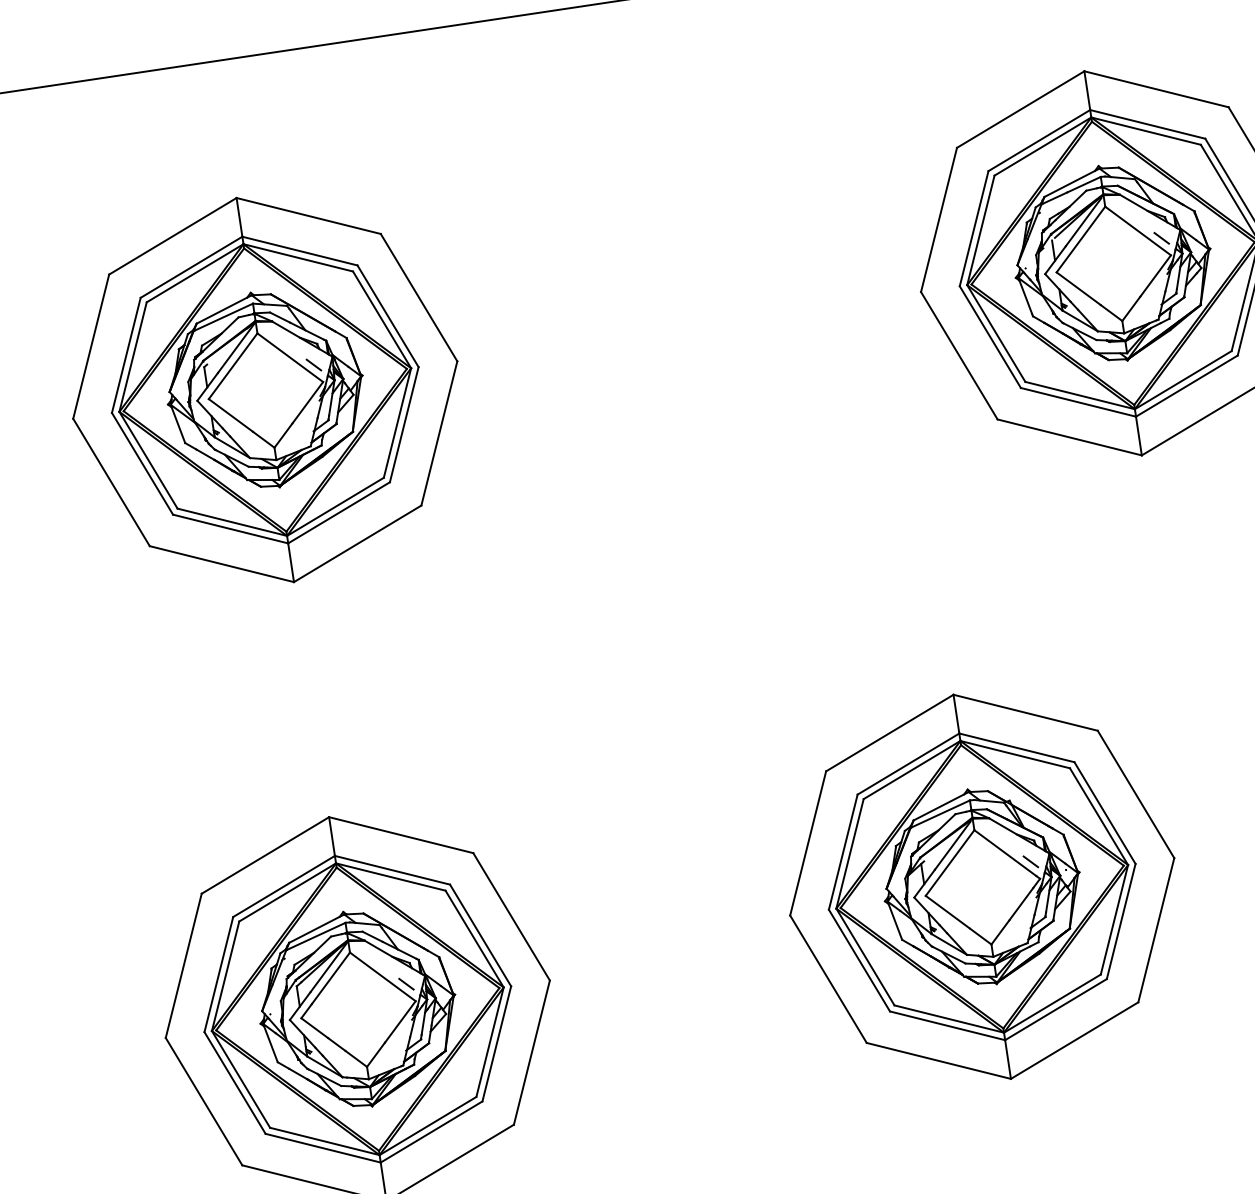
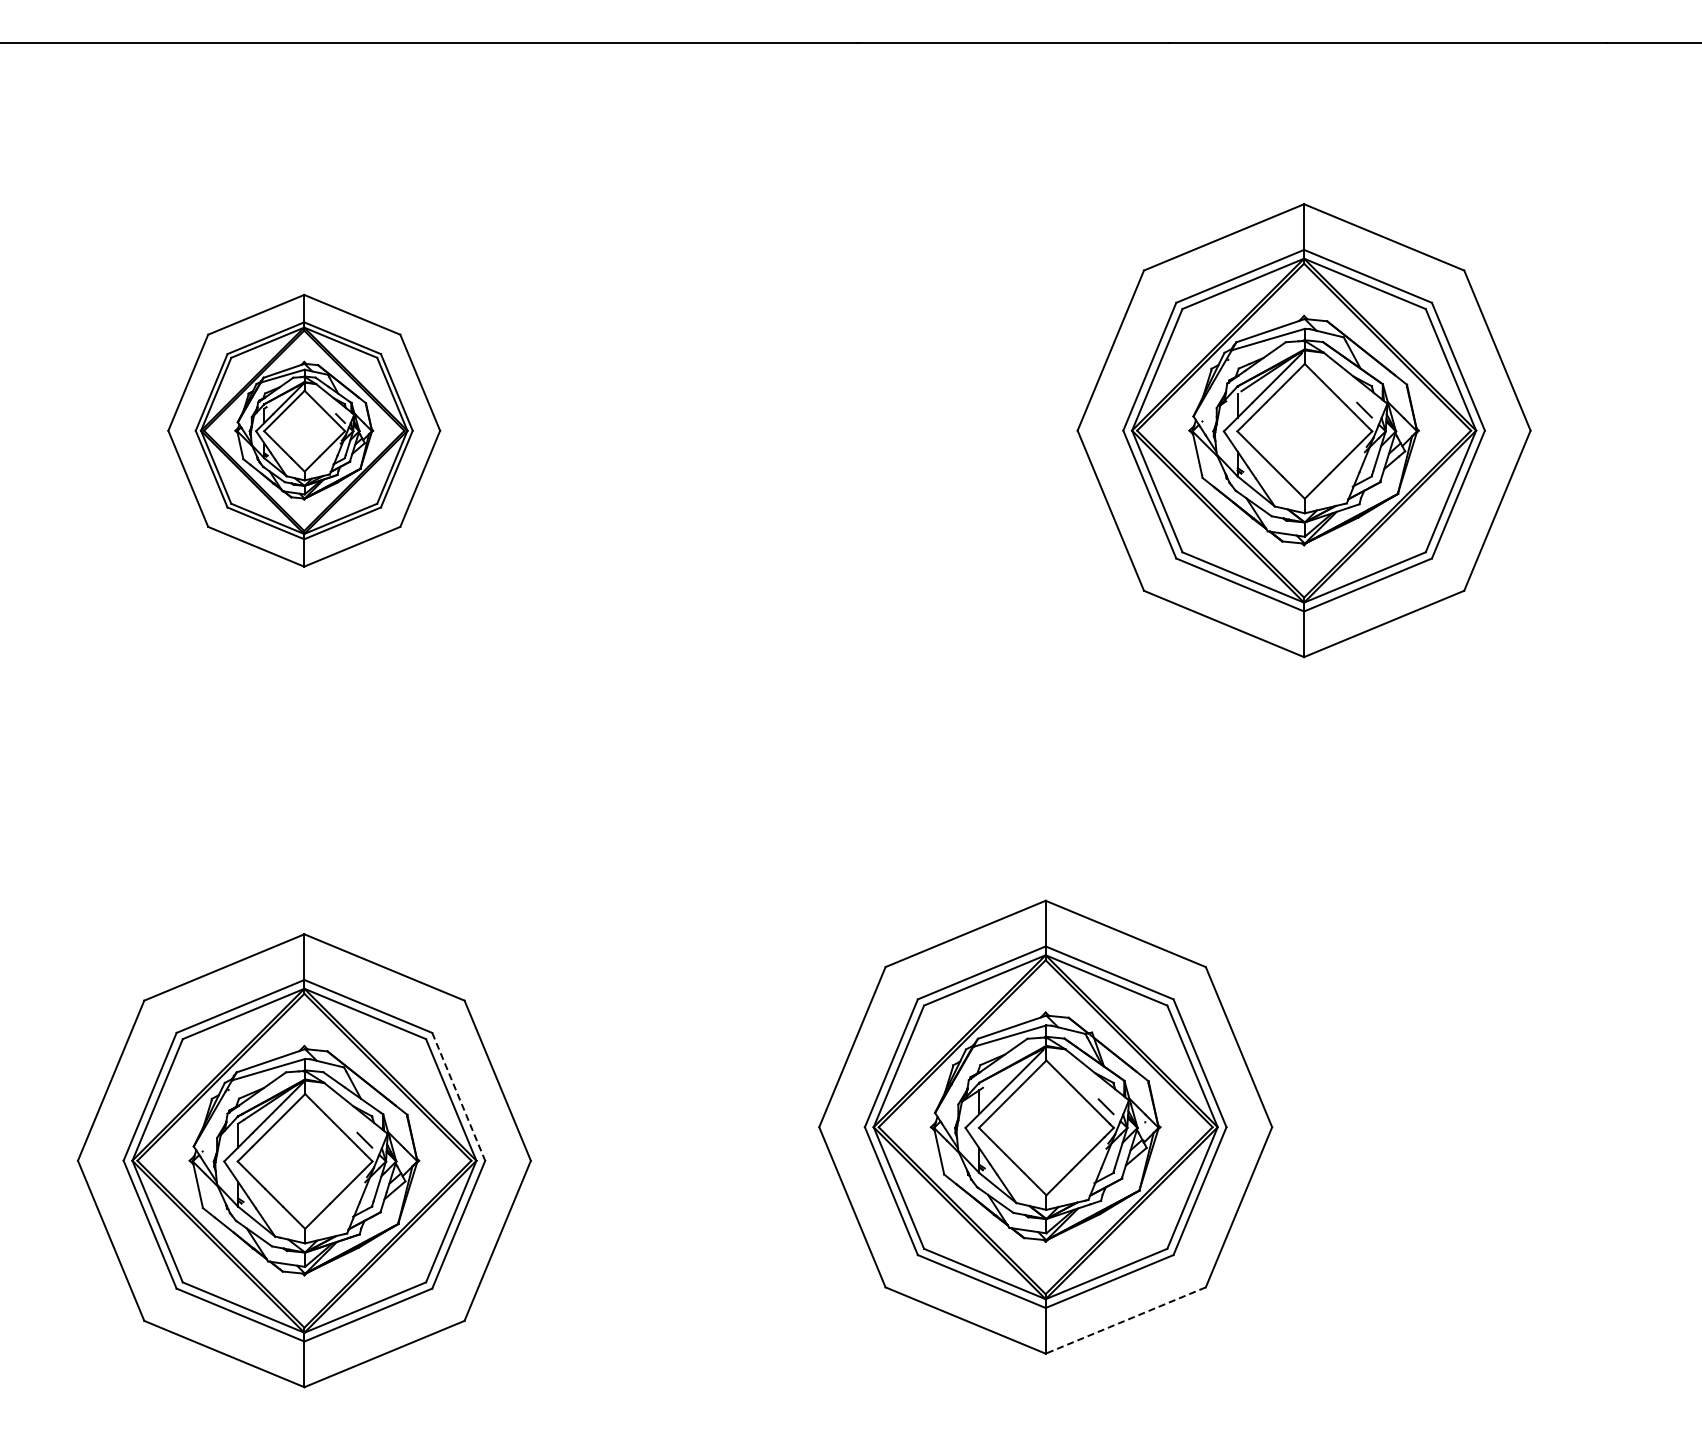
part: (264, 390) -> (303, 430), size x0.6
line: (480, 936) -> (458, 1097), solid -> dashed
line: (1074, 1040) -> (1125, 1320), solid -> dashed

